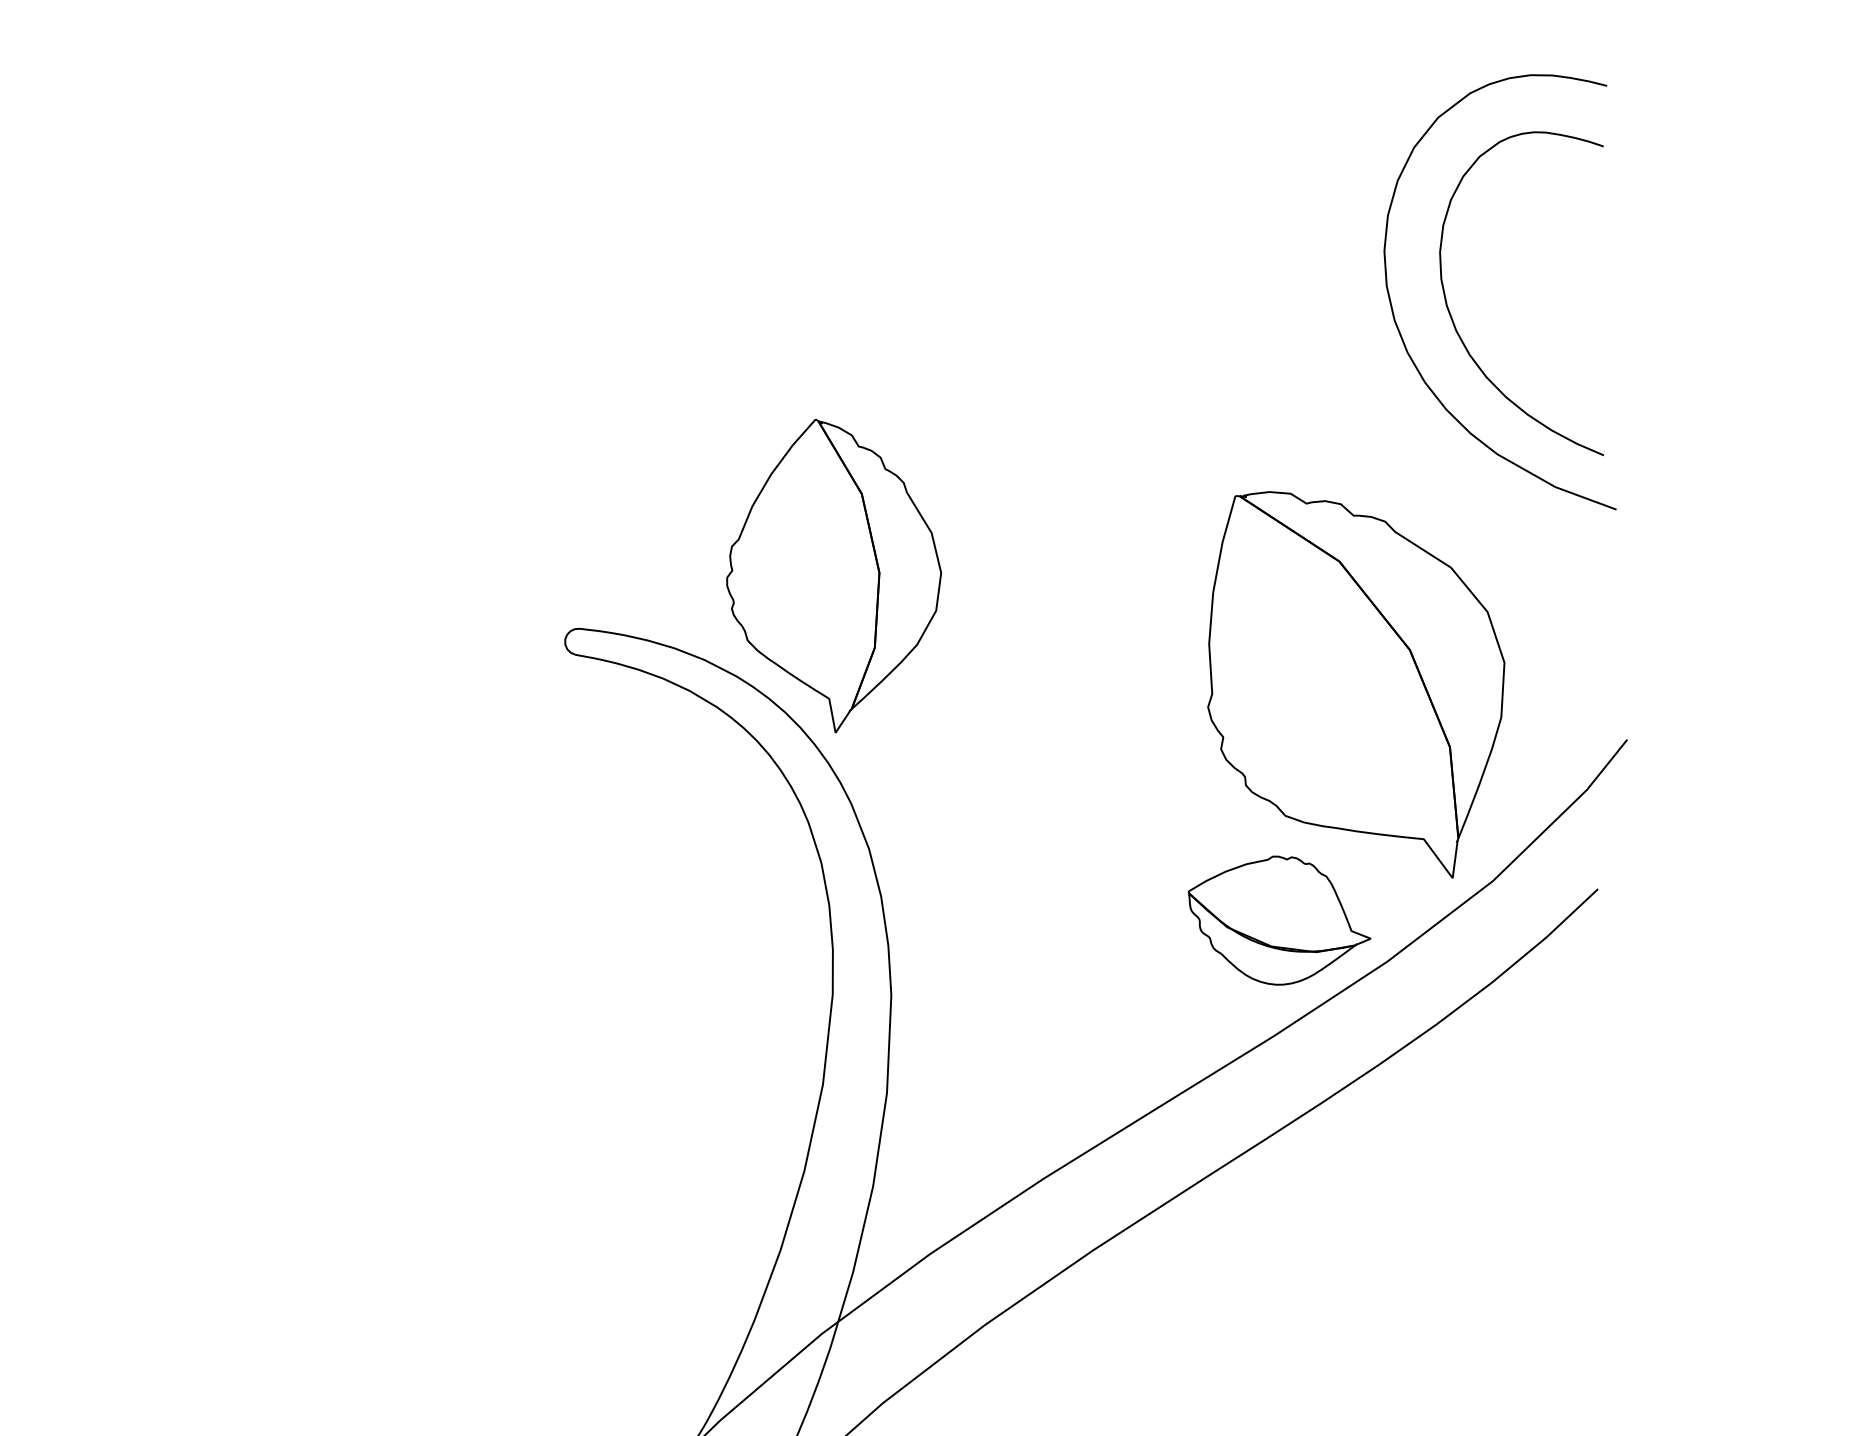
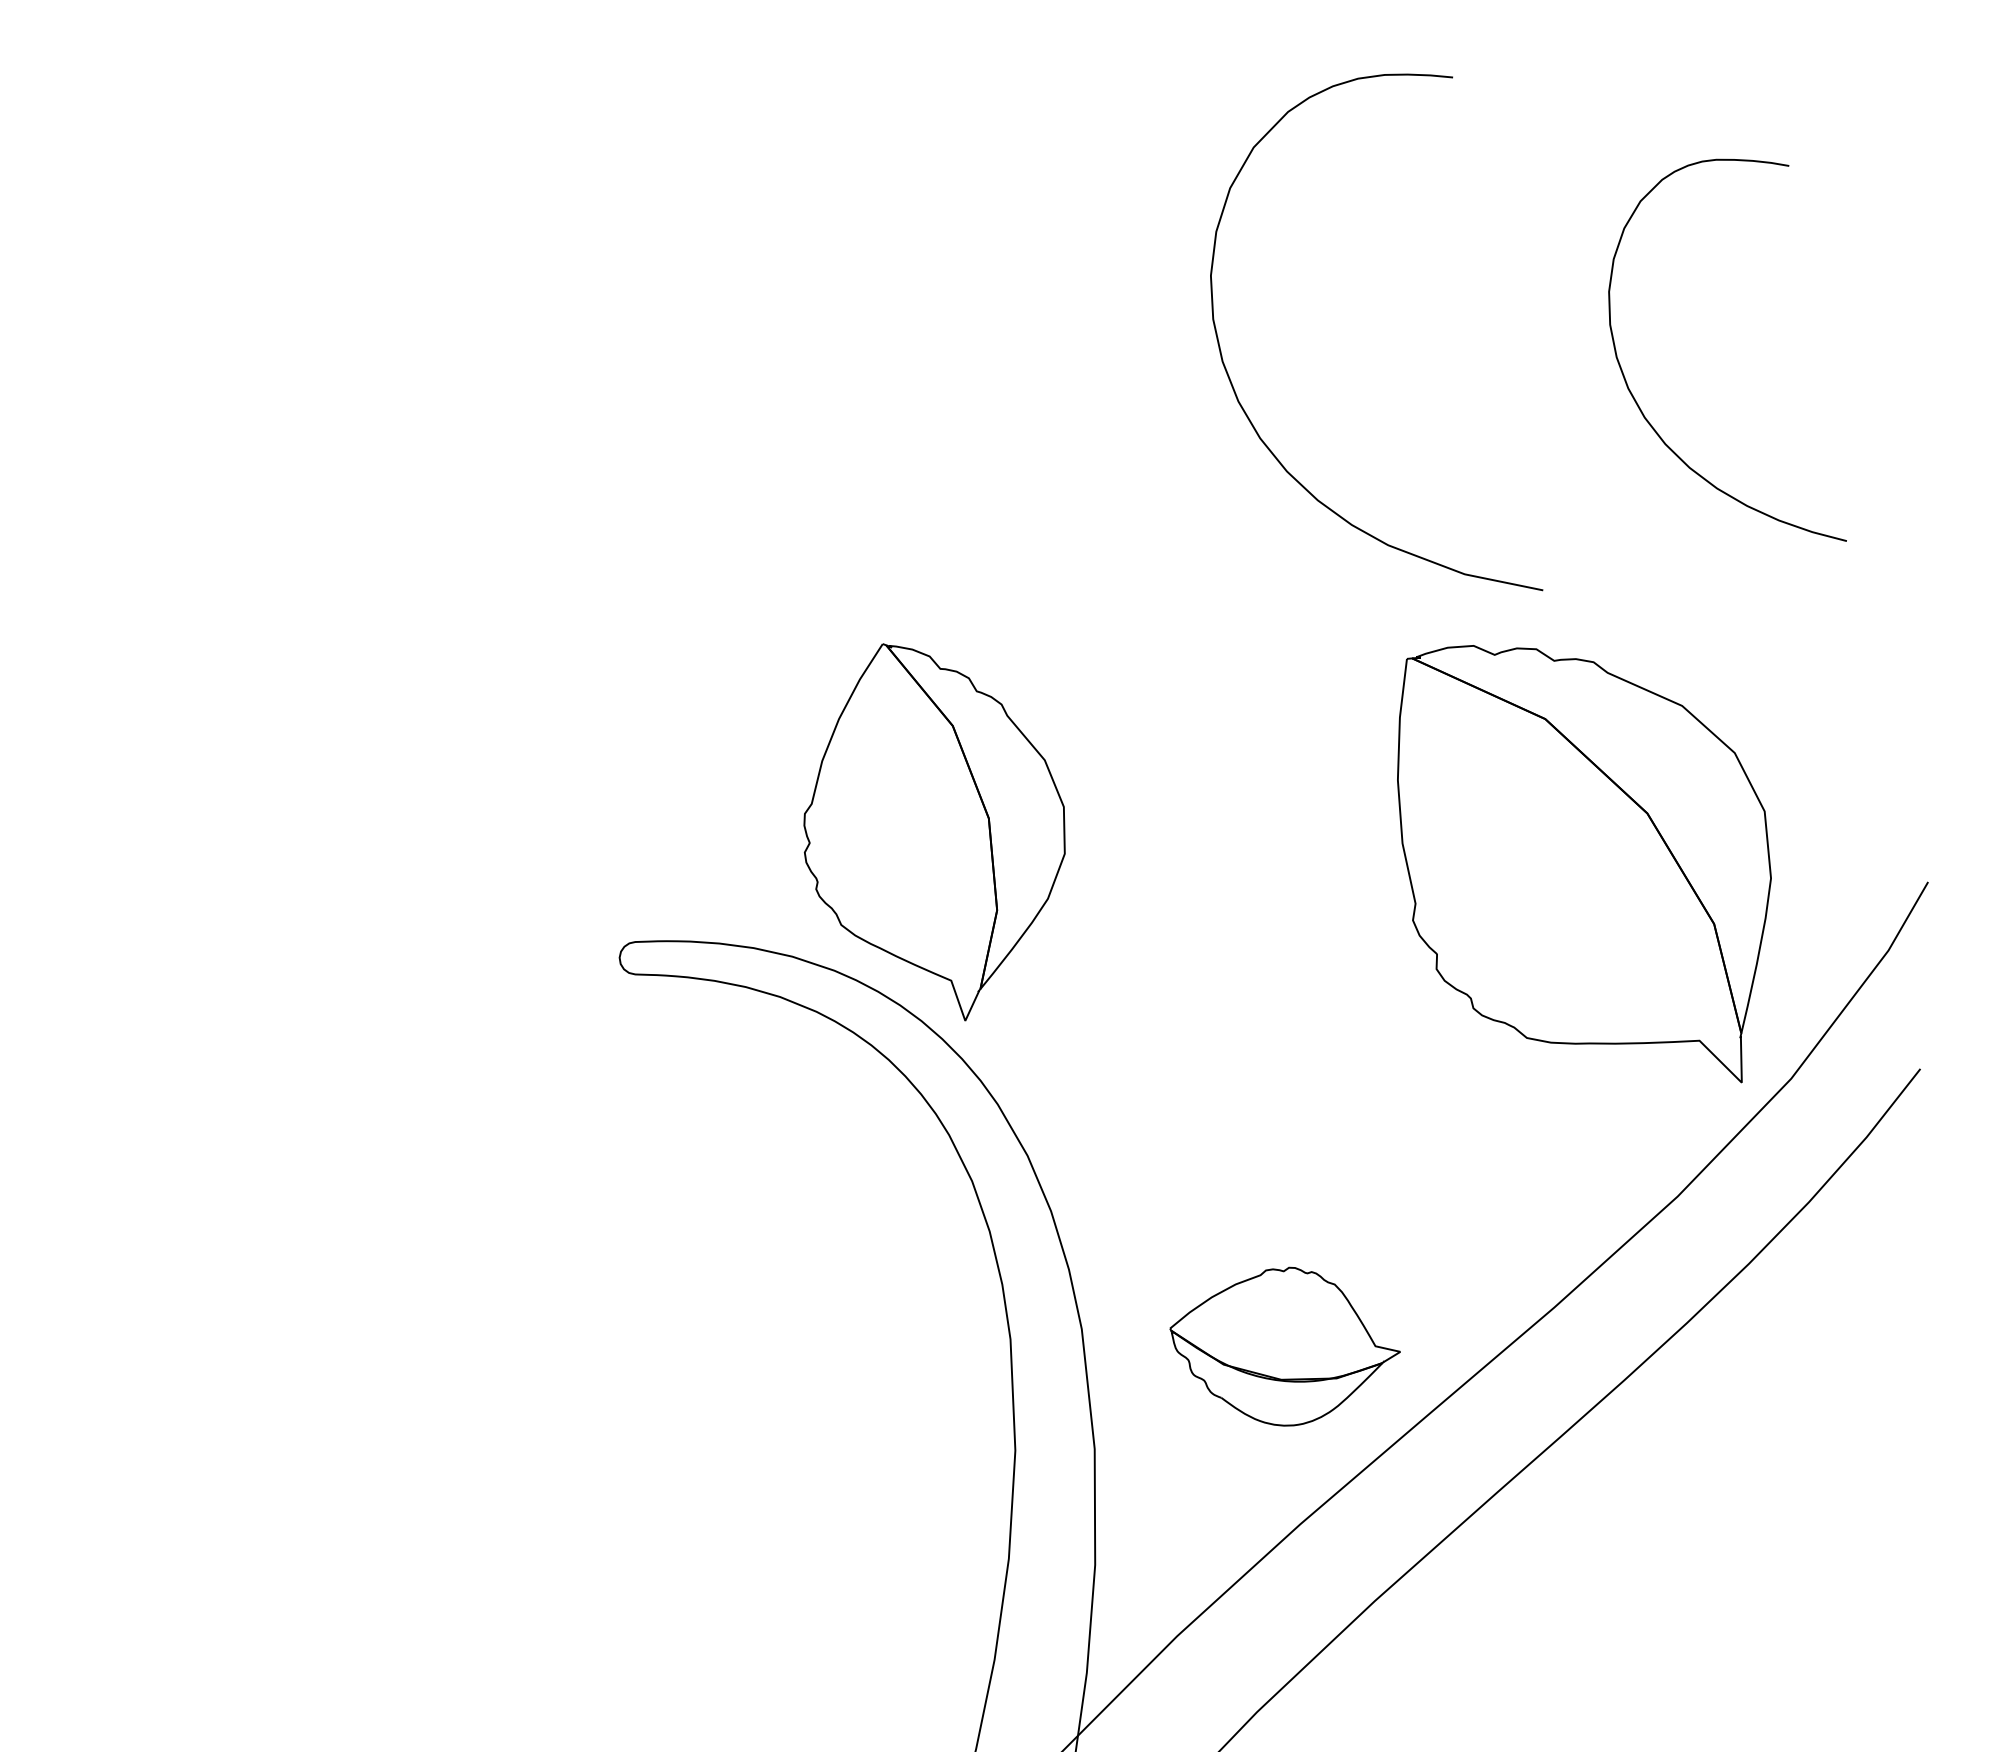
curve: (1400, 331) -> (1247, 414), moved
part: (1279, 920) -> (1286, 1346), moved

